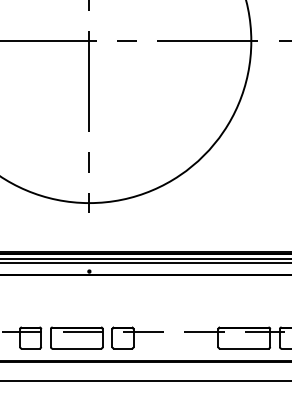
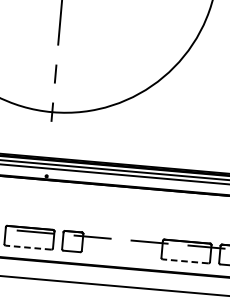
line: (76, 348) -> (28, 247), solid -> dashed
line: (243, 348) -> (184, 261), solid -> dashed

